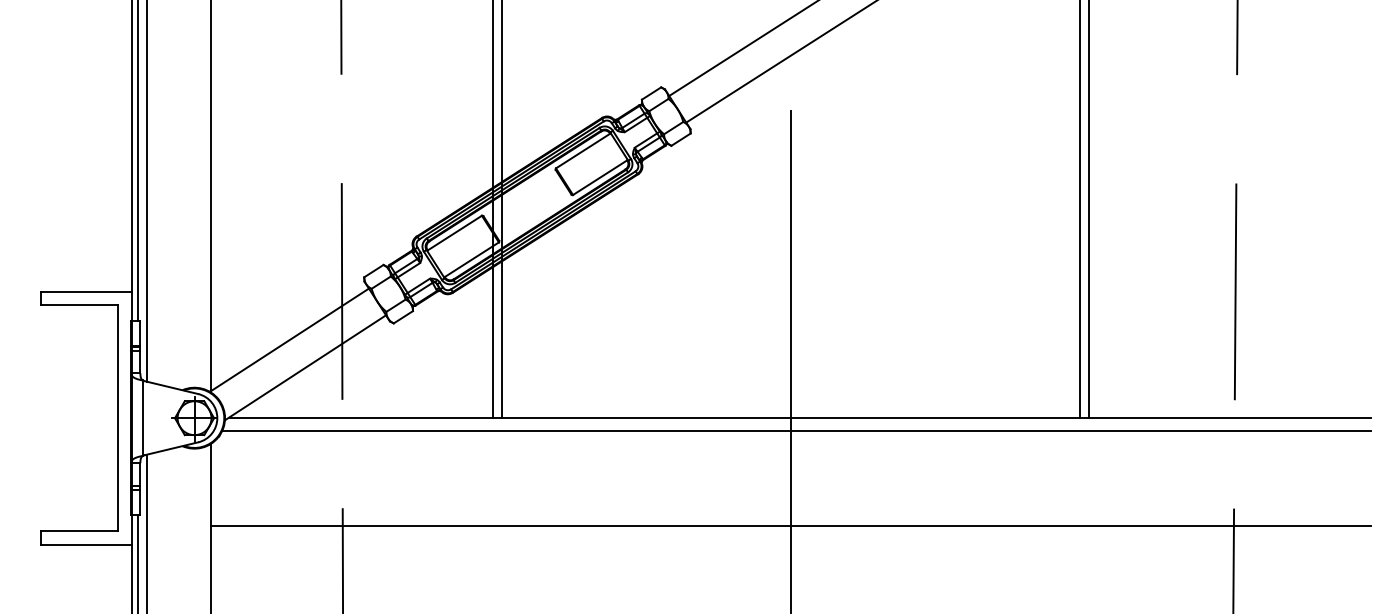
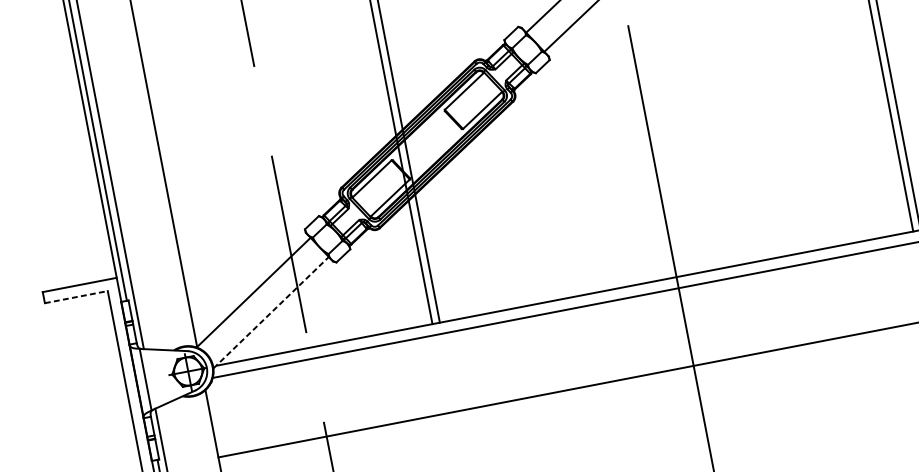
line: (80, 305) -> (77, 297), solid -> dashed
line: (305, 367) -> (271, 312), solid -> dashed

